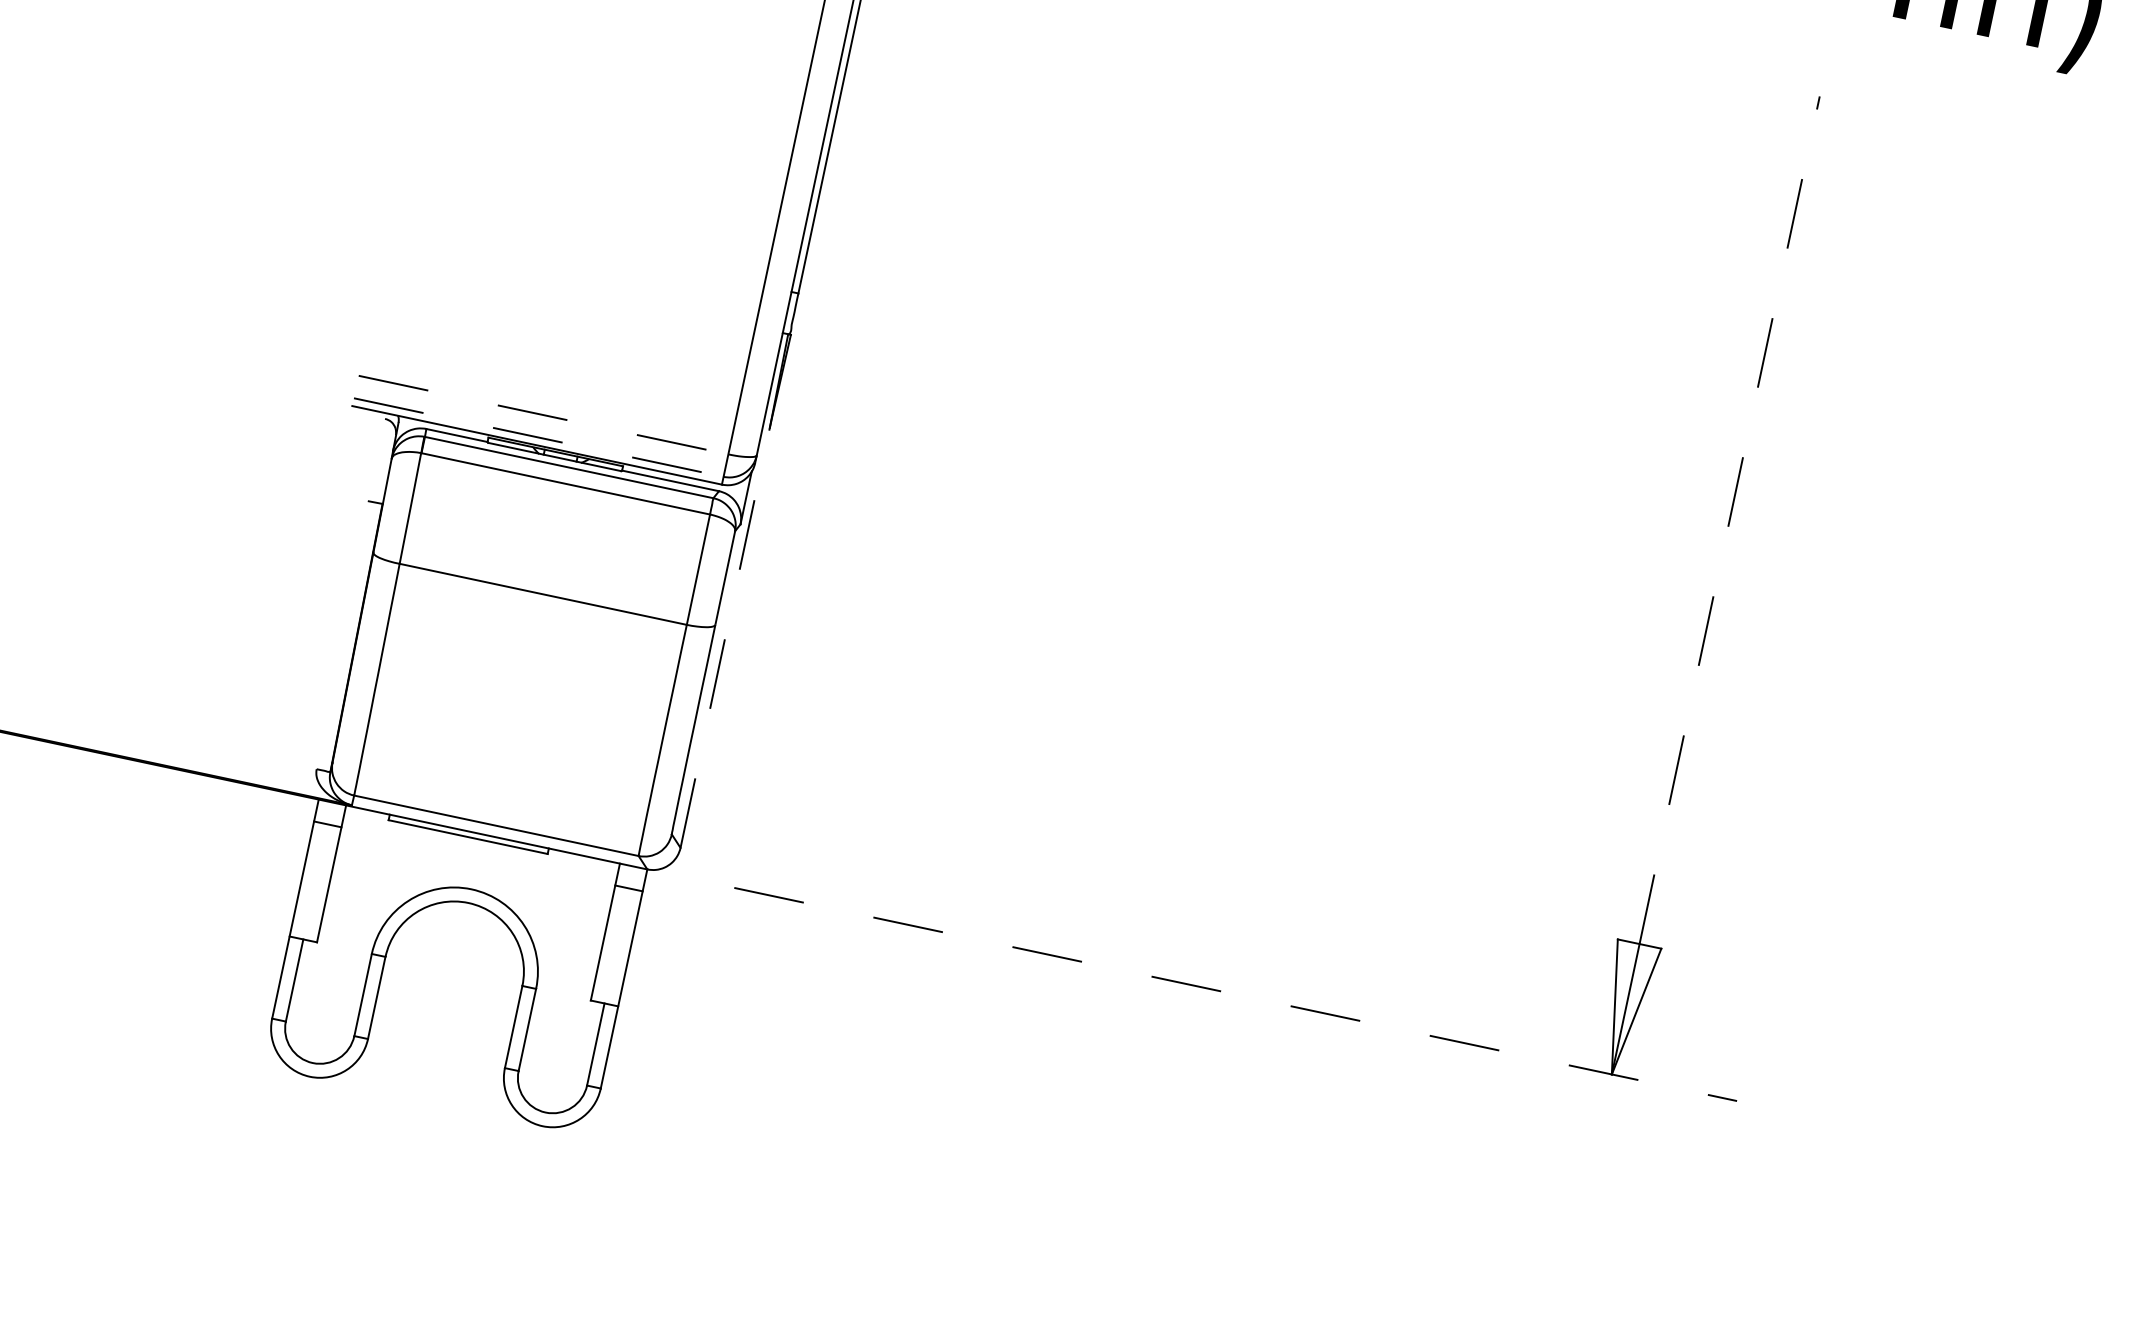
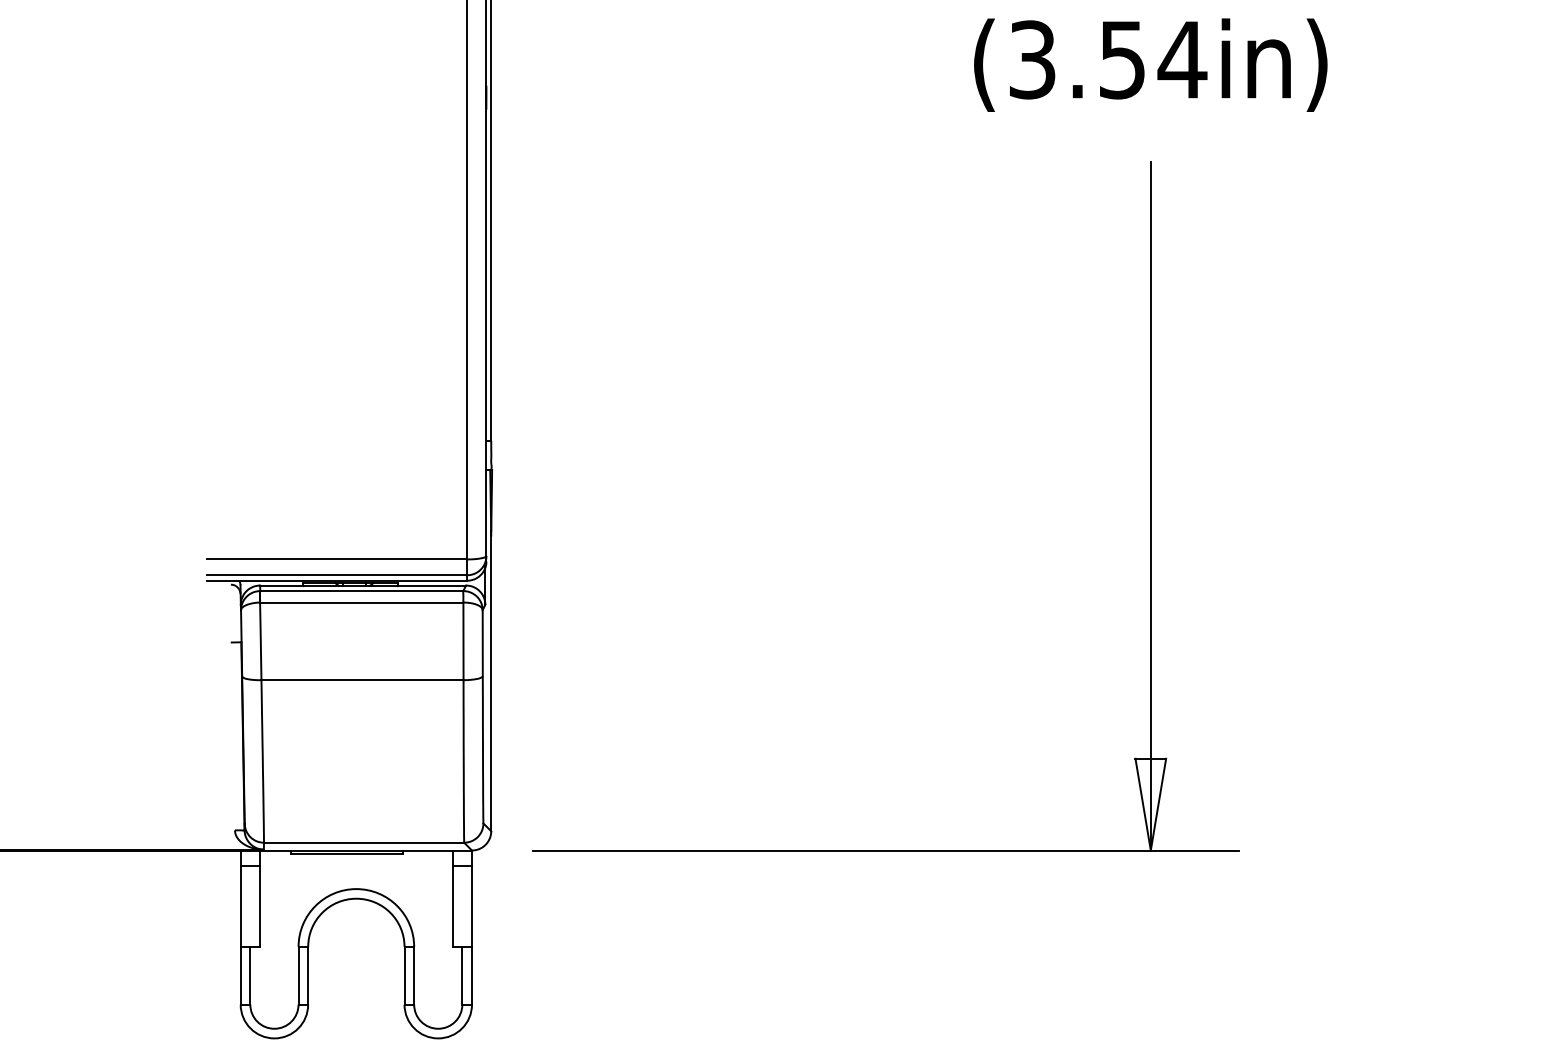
line: (544, 415) -> (337, 559), dashed -> solid
line: (539, 438) -> (337, 575), dashed -> solid
line: (1729, 518) -> (1150, 459), dashed -> solid
line: (726, 633) -> (491, 680), dashed -> solid
line: (1236, 994) -> (886, 850), dashed -> solid

